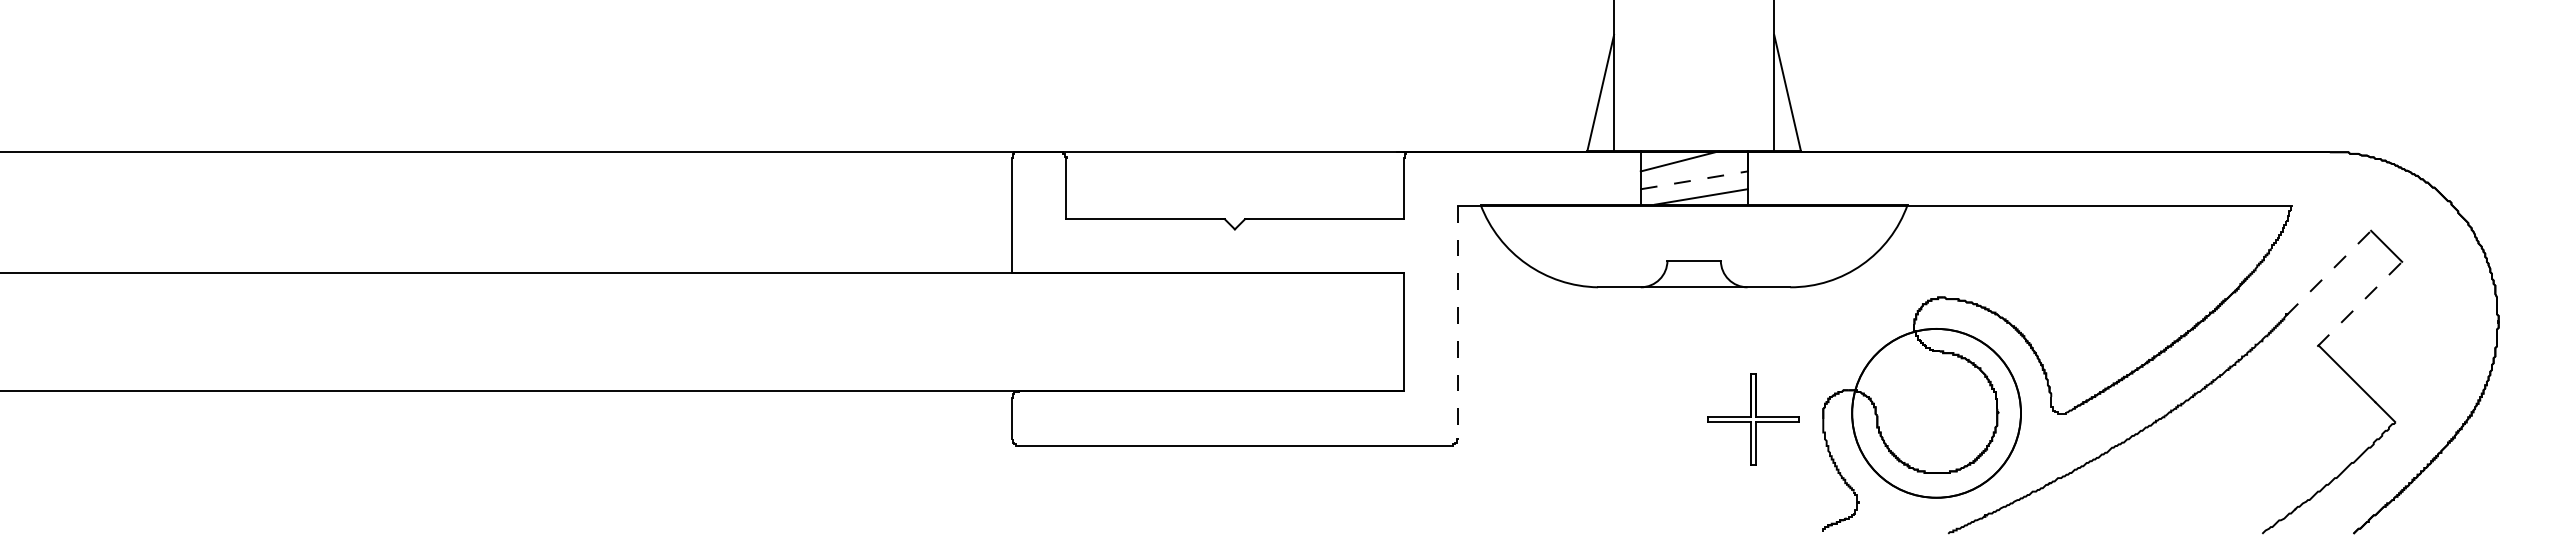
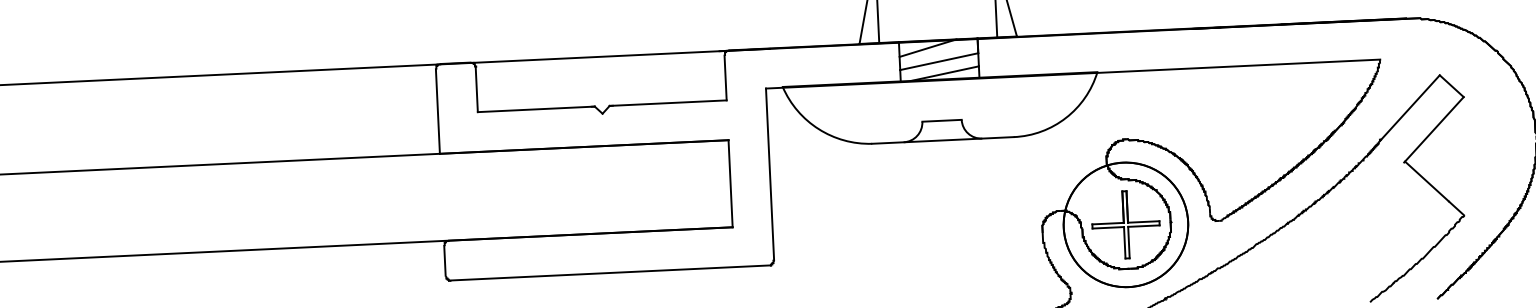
line: (1694, 180) -> (939, 61), dashed -> solid
line: (2328, 273) -> (1409, 108), dashed -> solid
line: (2359, 304) -> (1433, 130), dashed -> solid
line: (1457, 322) -> (769, 174), dashed -> solid
part: (1753, 419) -> (1125, 225), moved

